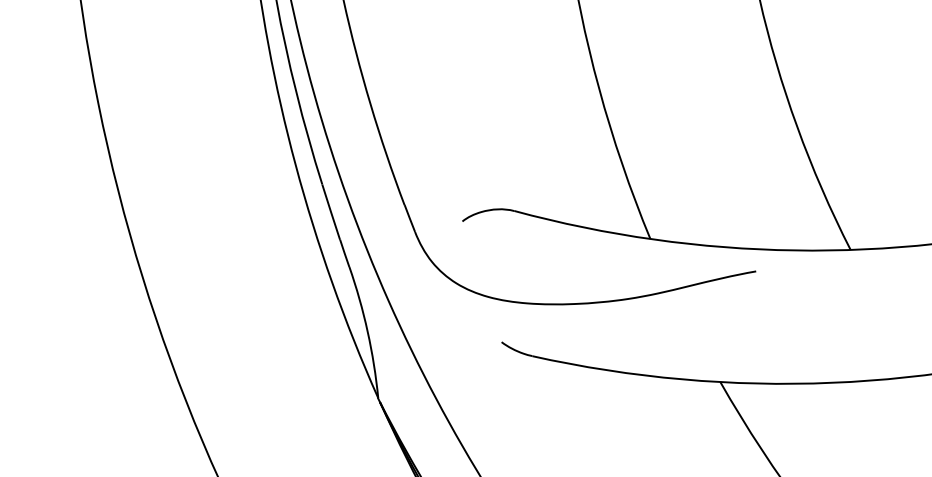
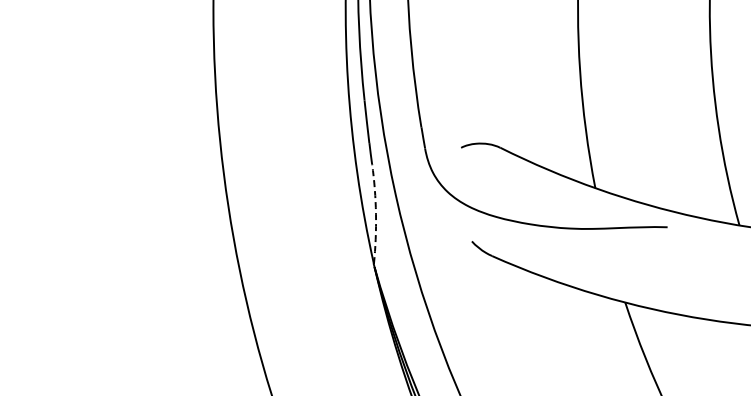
arc: (368, 332) -> (376, 214), solid -> dashed

